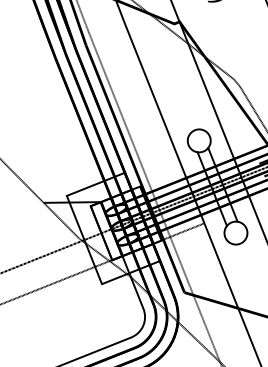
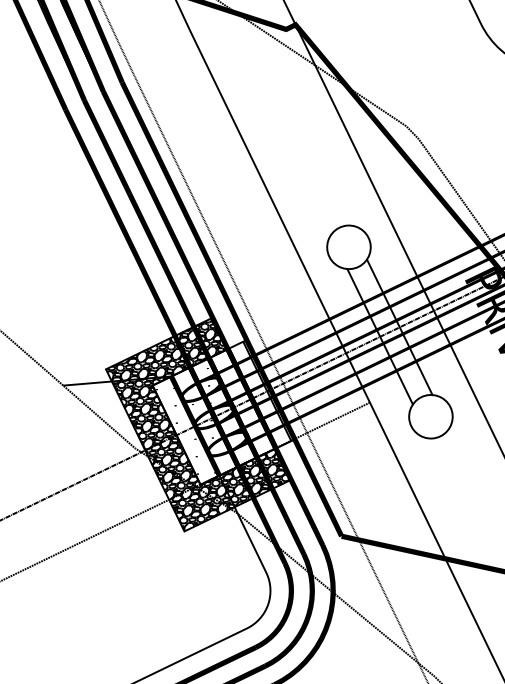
hatch: (113, 228) -> (198, 424), added

